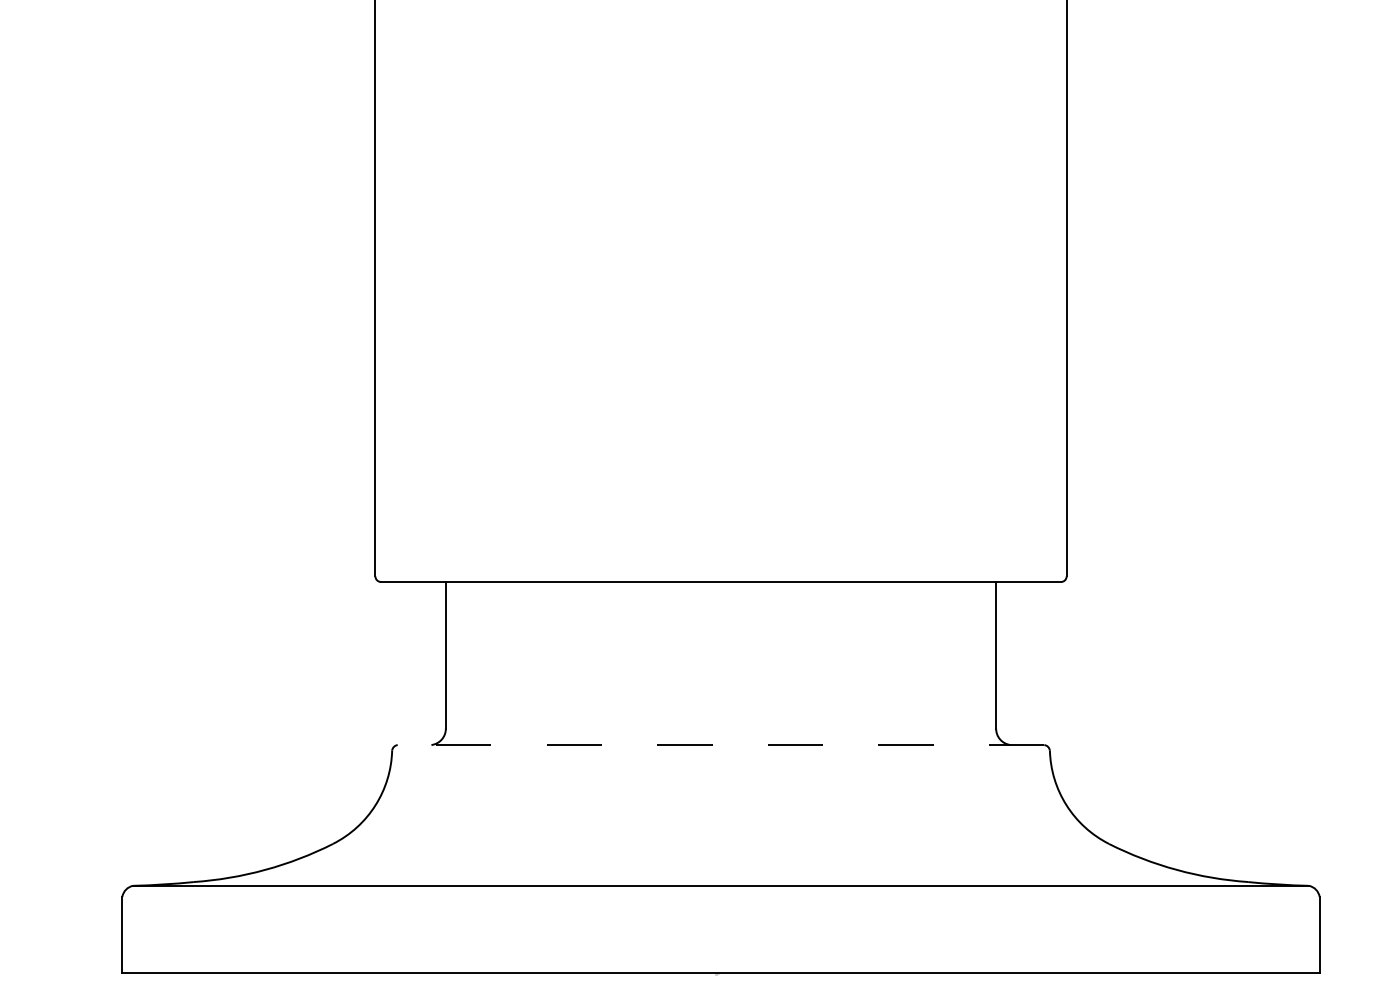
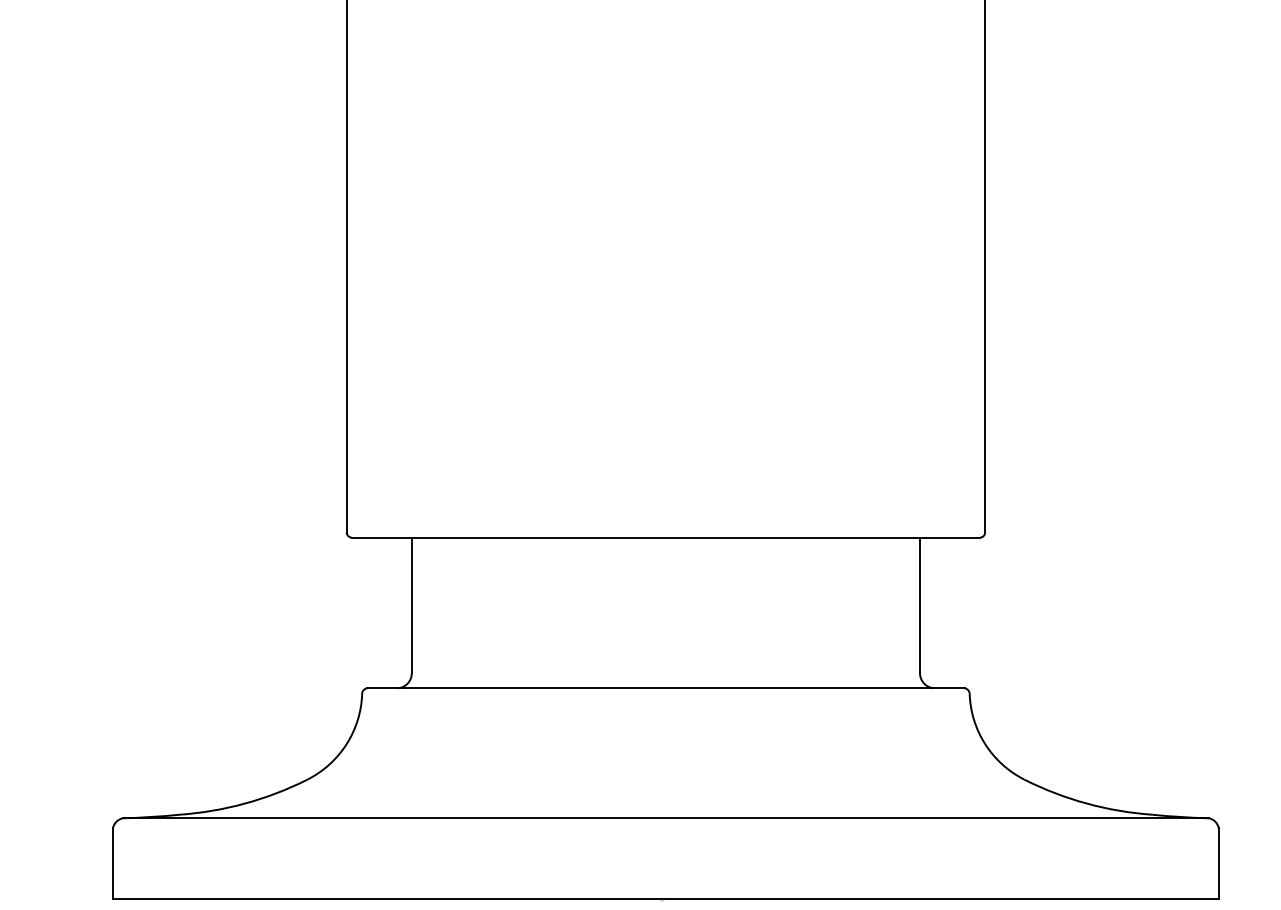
line: (720, 745) -> (665, 688), dashed -> solid

